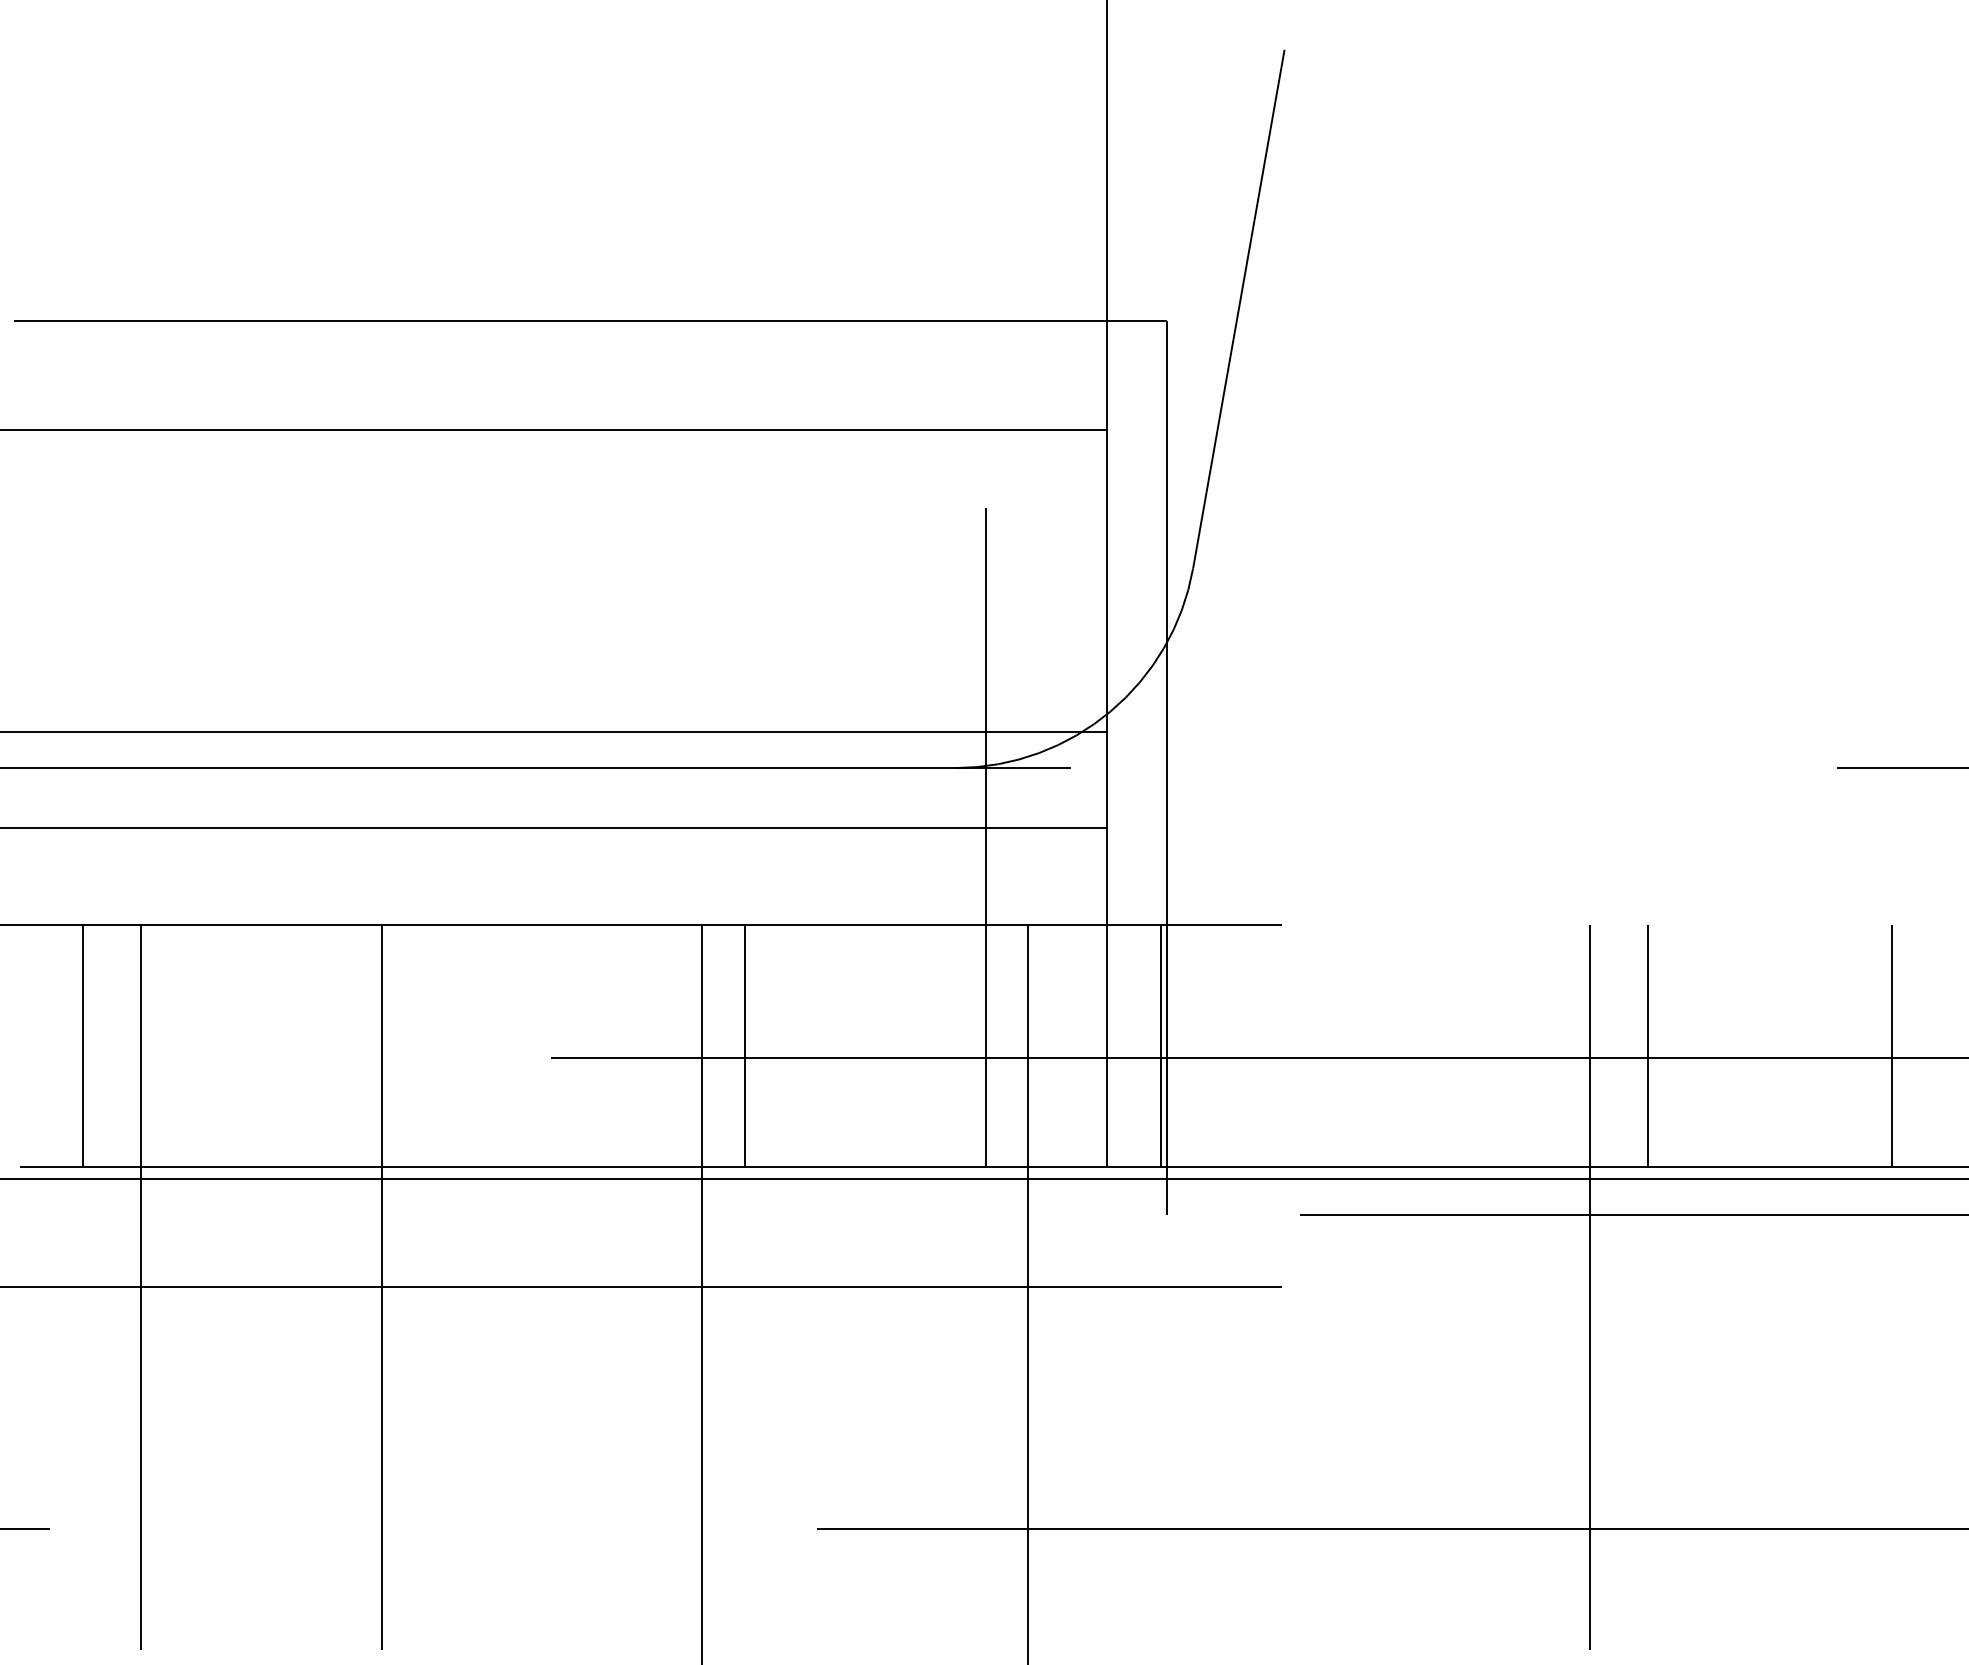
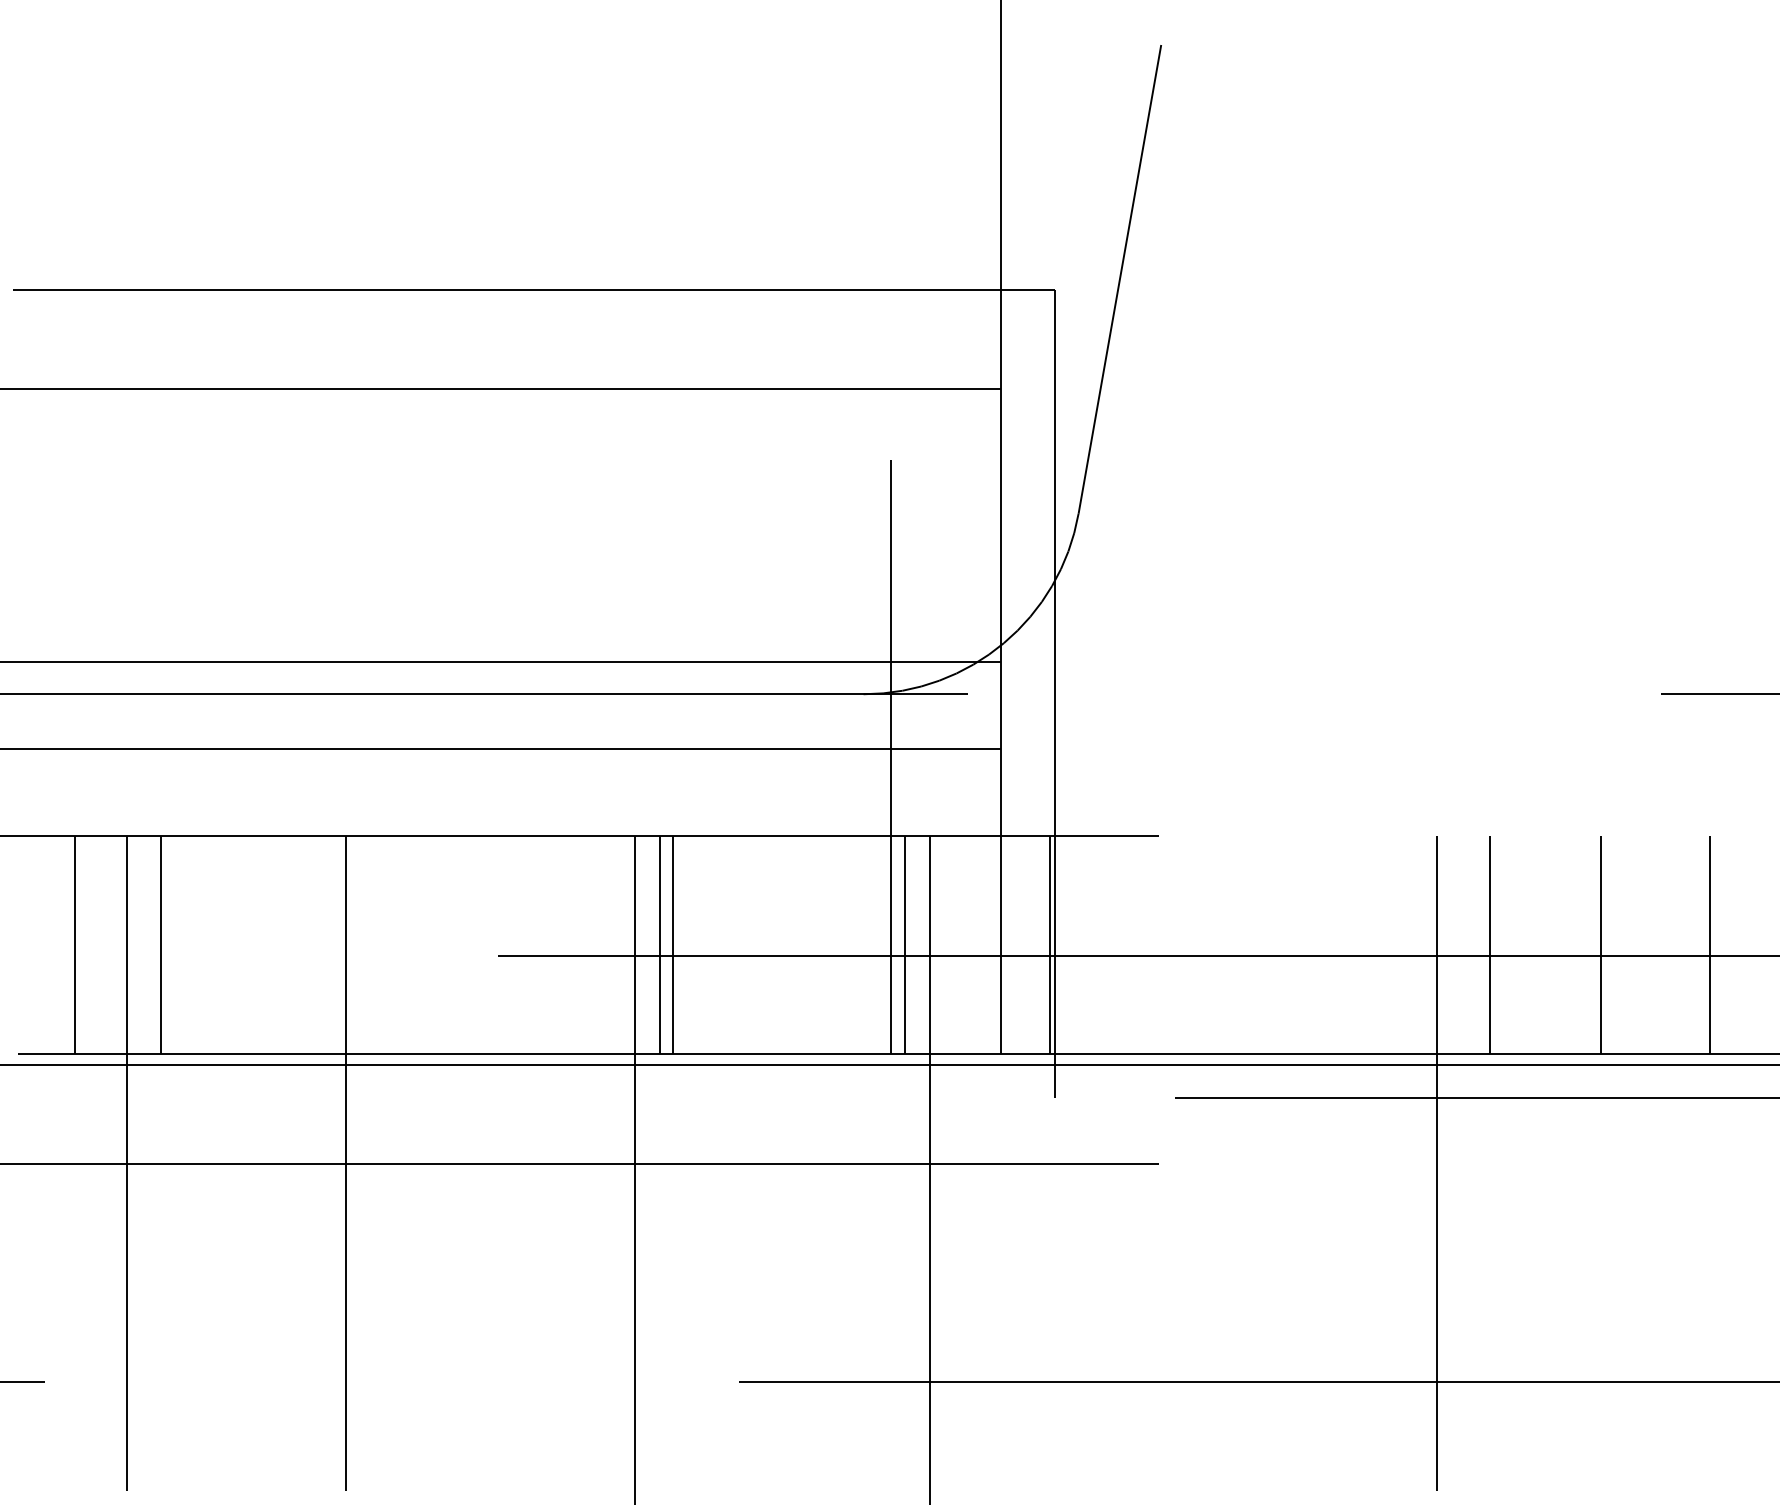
line: (178, 1045) -> (161, 945), added
line: (730, 1045) -> (660, 945), added
line: (1000, 1045) -> (904, 945), added
line: (1770, 1045) -> (1600, 945), added

